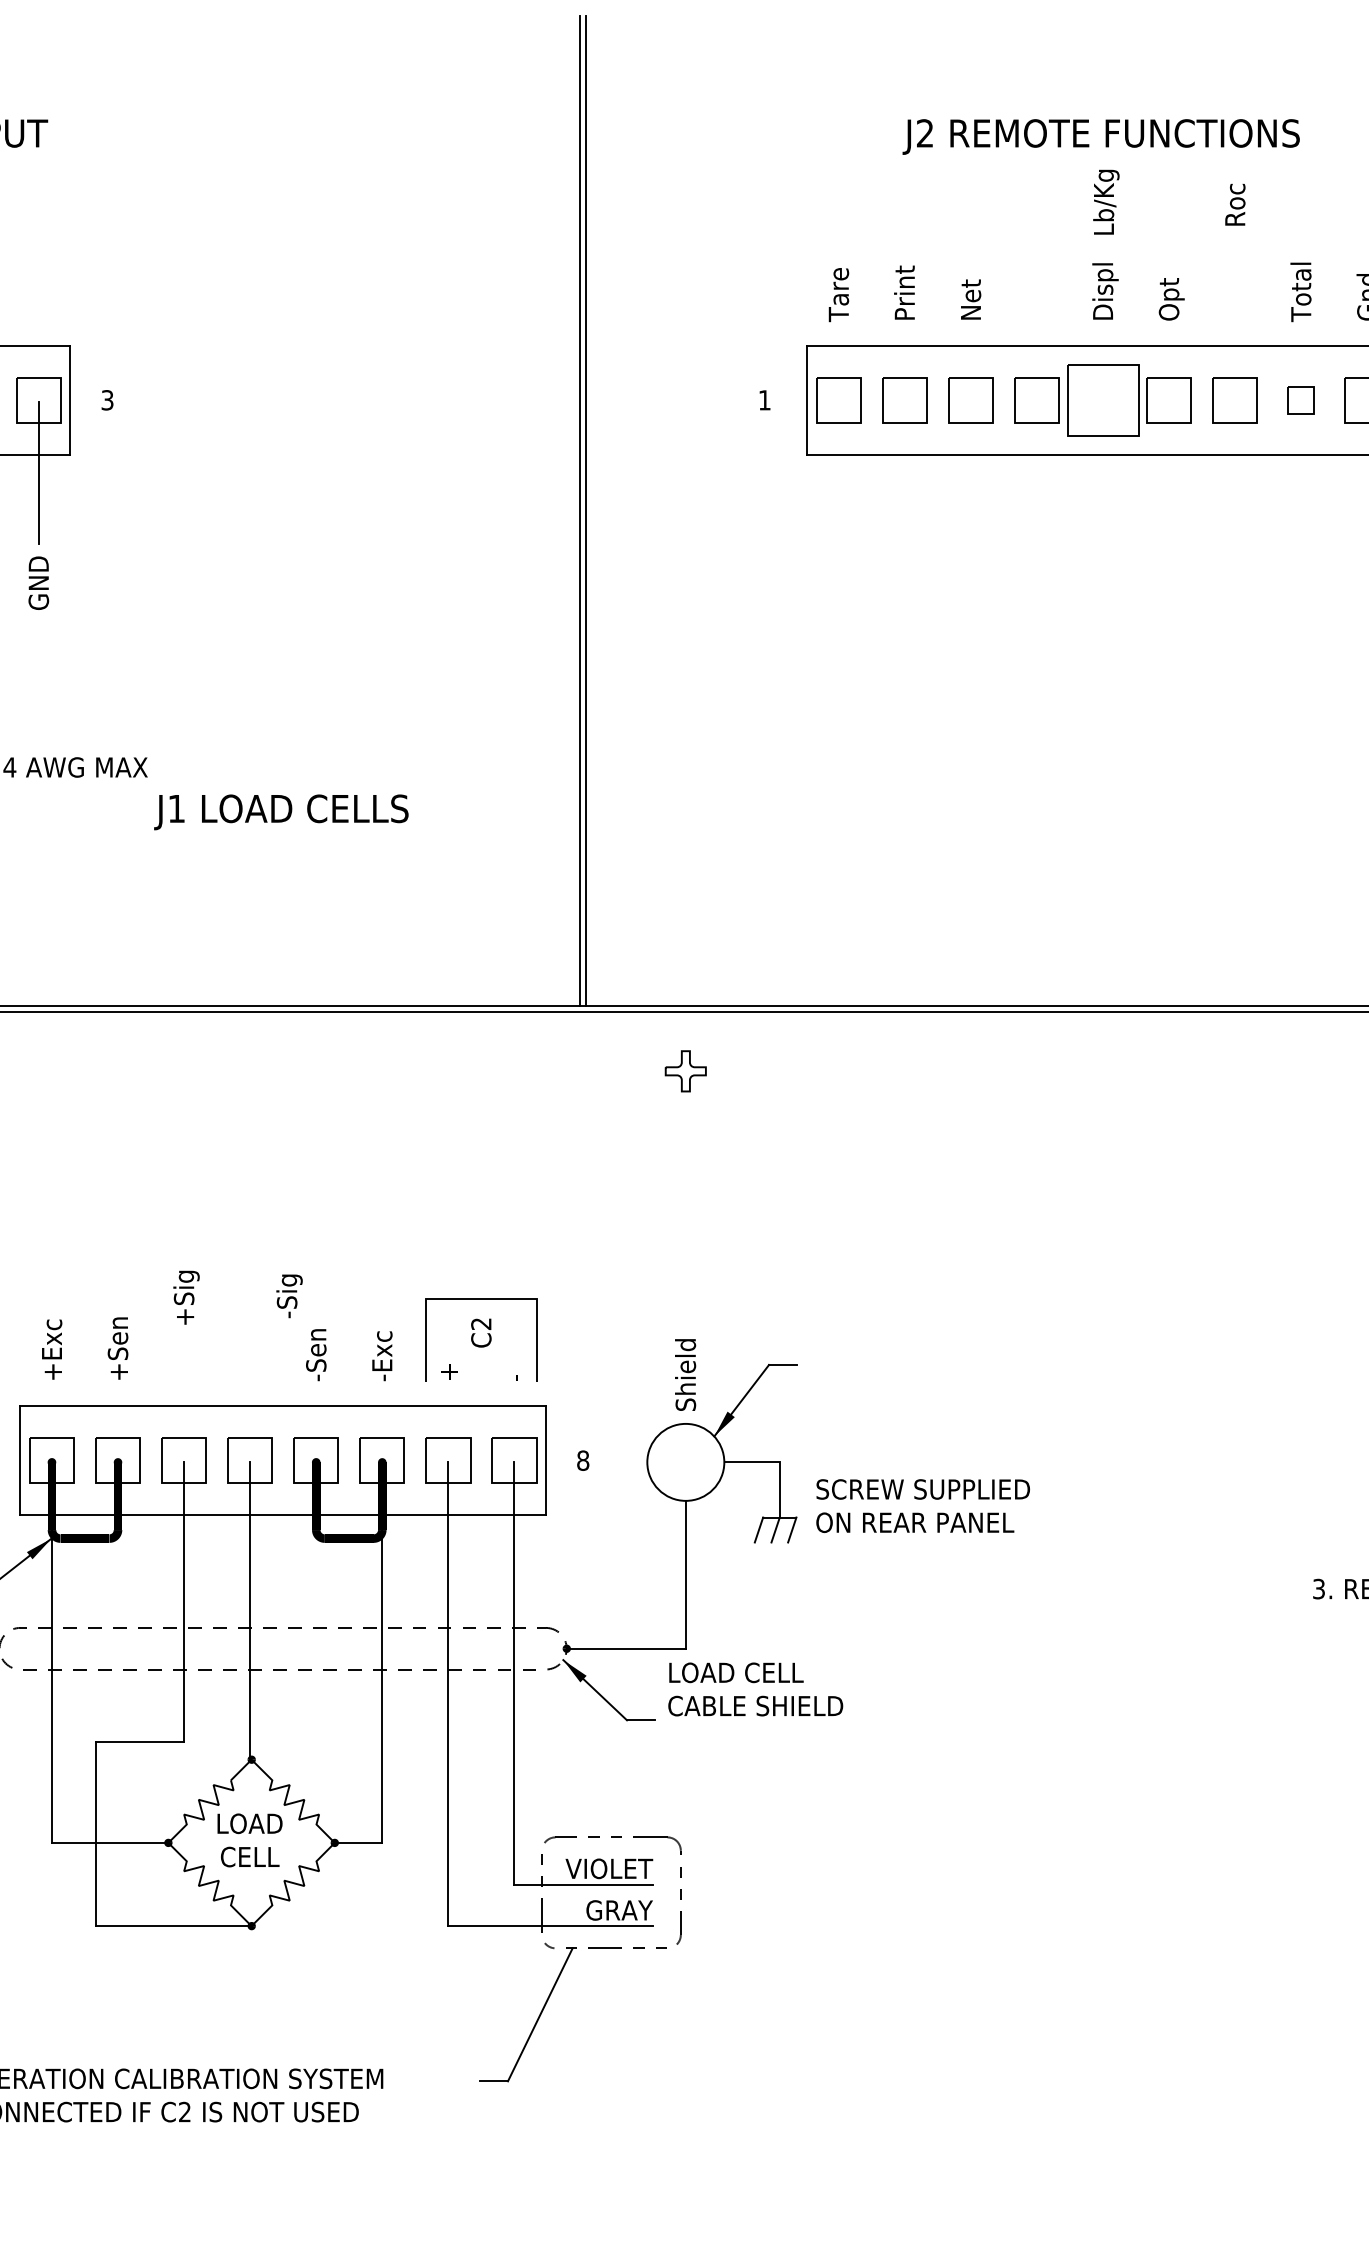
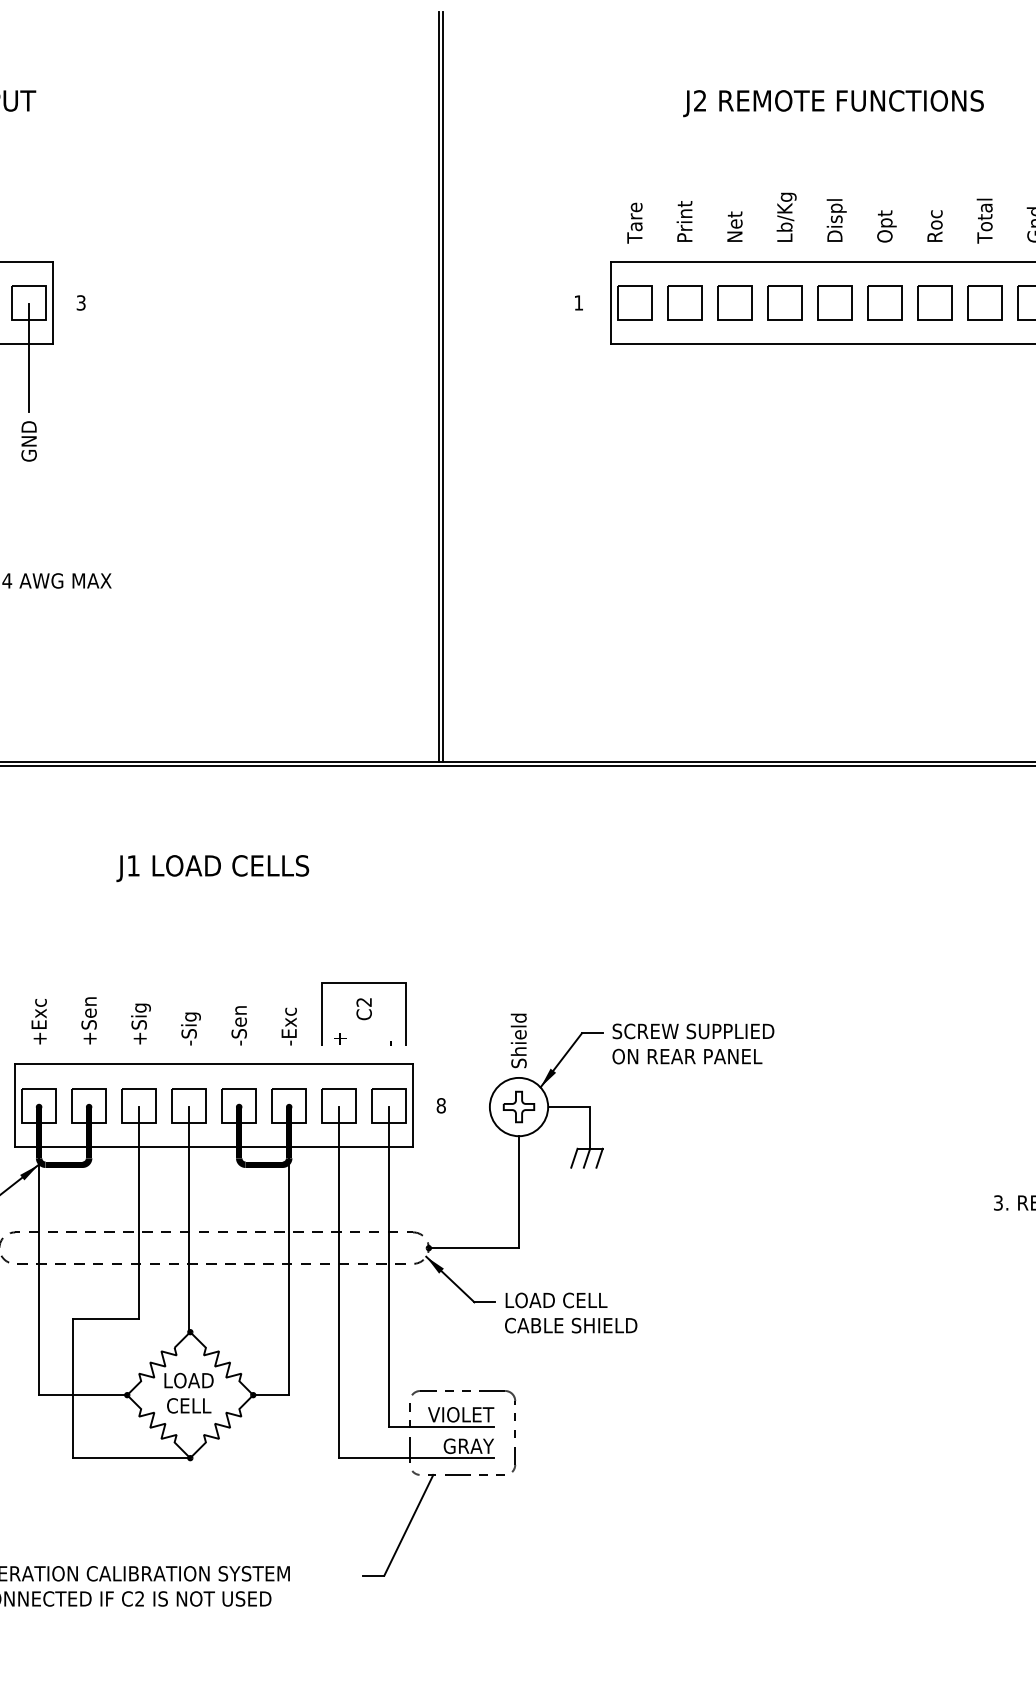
text: (1106, 201) -> (786, 216), moved
text: (1235, 204) -> (935, 225), moved
part: (1102, 400) -> (834, 303), size x0.62
part: (1300, 400) -> (984, 303), size x1.67
text: (281, 812) -> (212, 868), moved
part: (685, 1071) -> (518, 1107), moved
text: (289, 1296) -> (190, 1029), moved
text: (186, 1297) -> (140, 1023), moved
text: (922, 1505) -> (692, 1043), moved
text: (755, 1689) -> (570, 1313), moved

